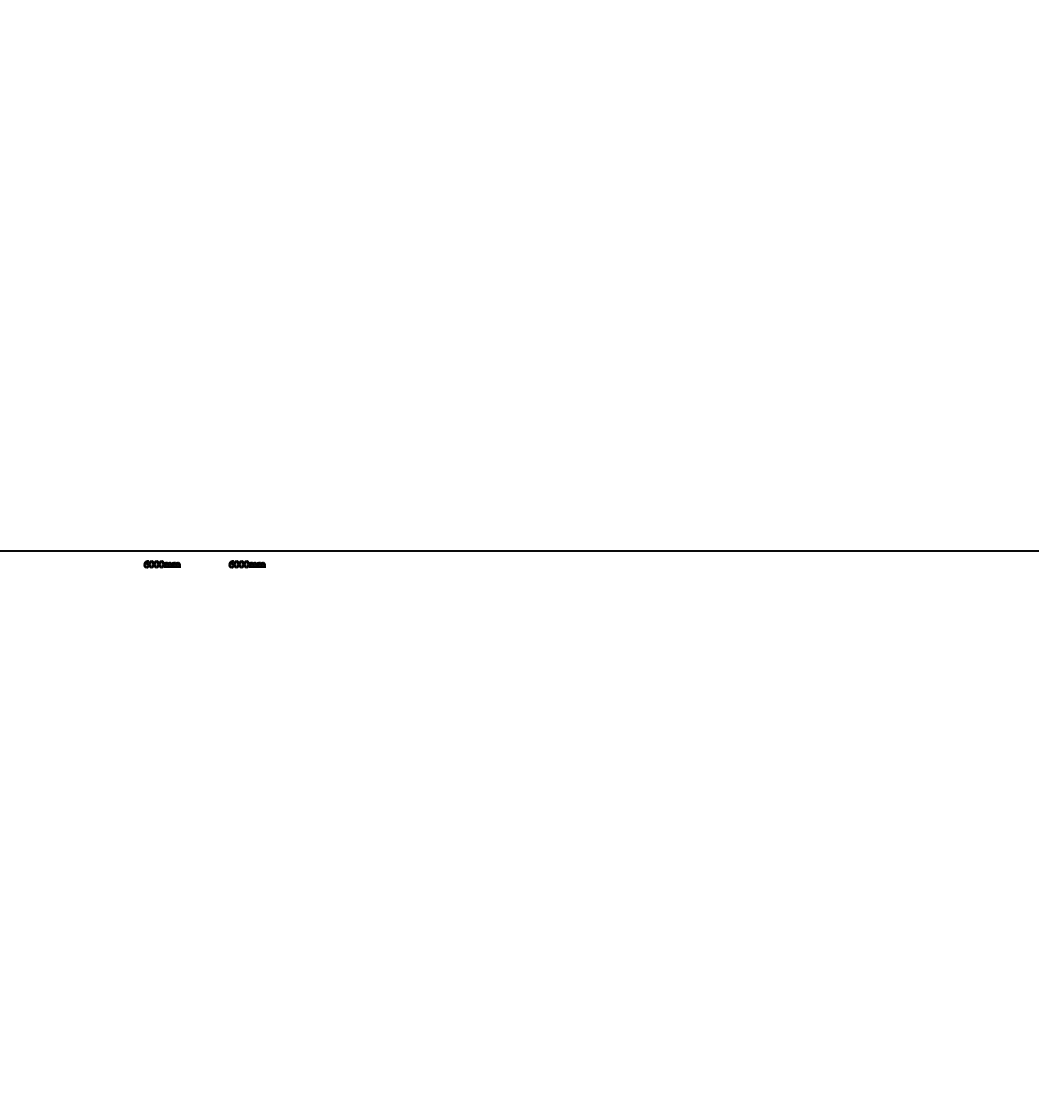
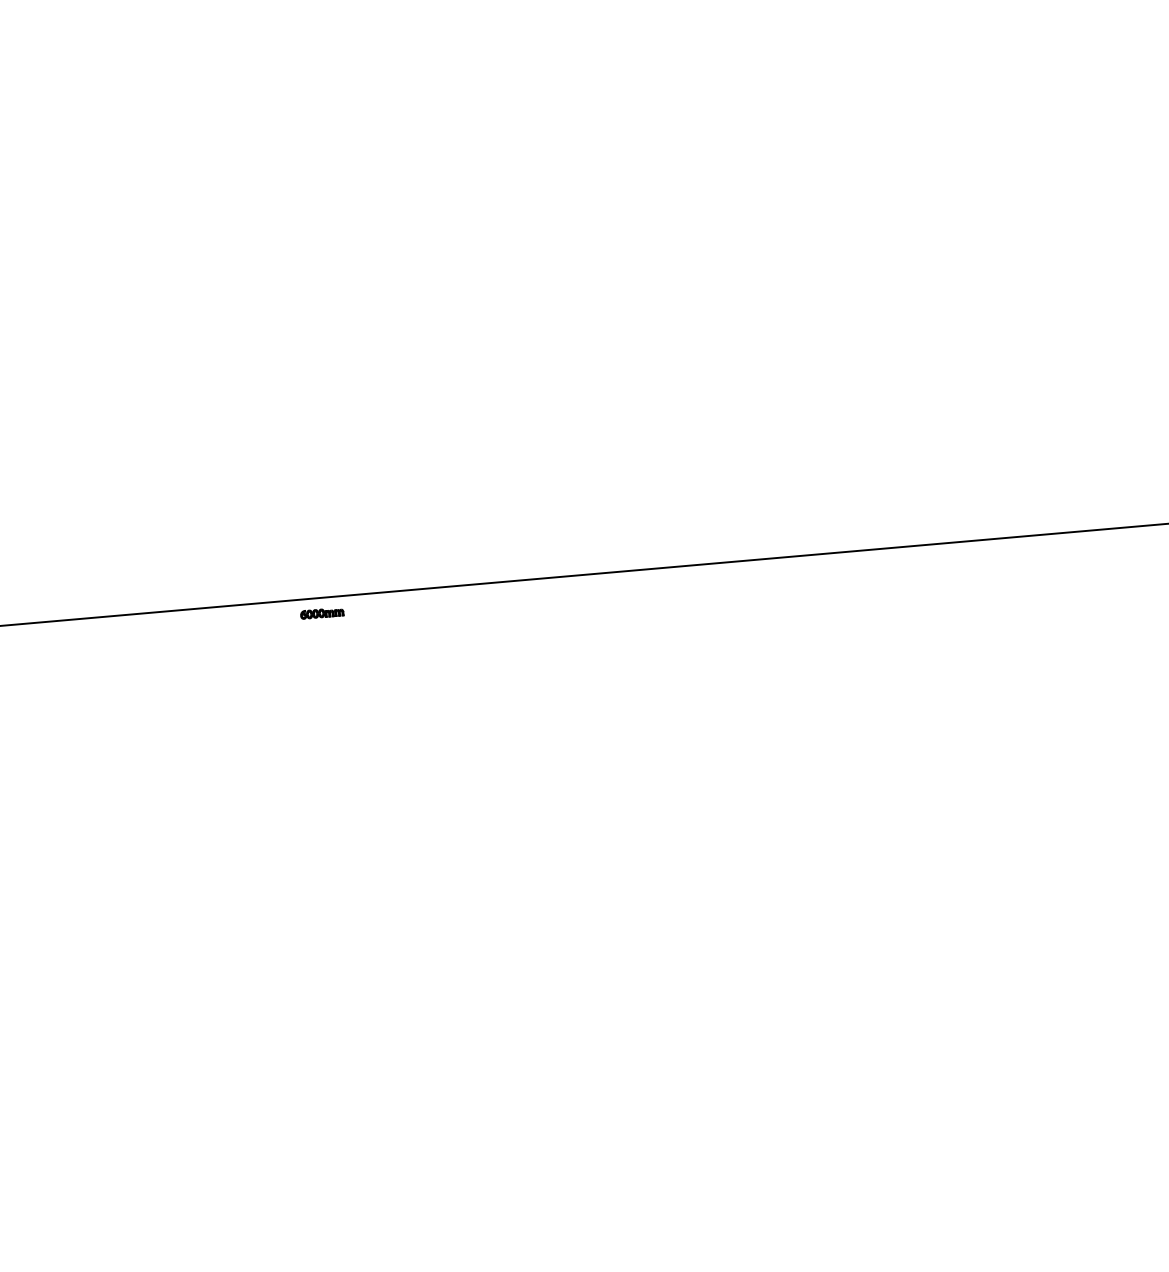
part: (161, 564) -> (220, 622), removed

